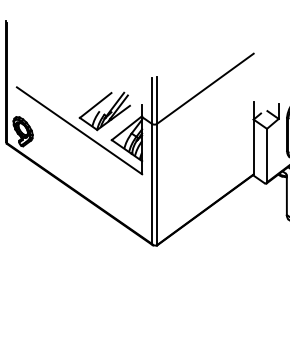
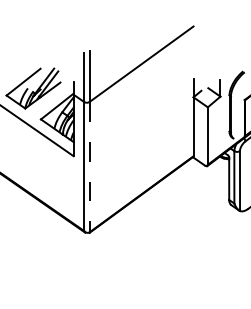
line: (157, 184) -> (90, 167), solid -> dashed

